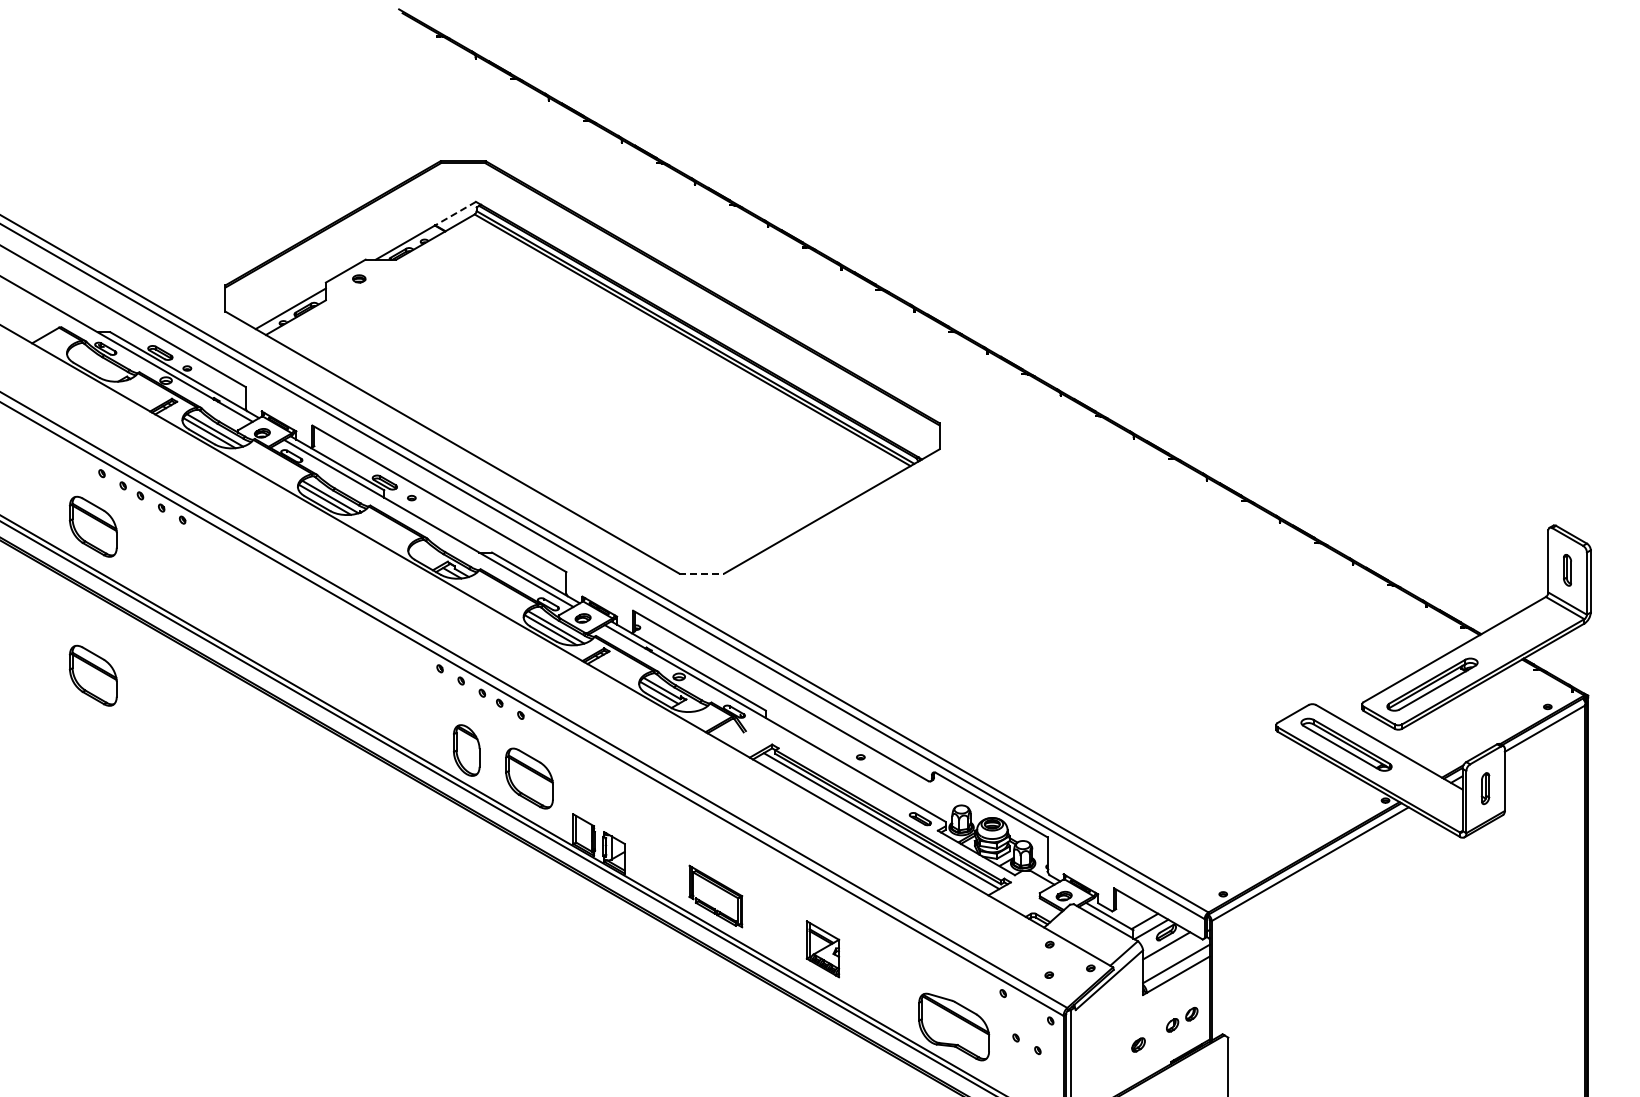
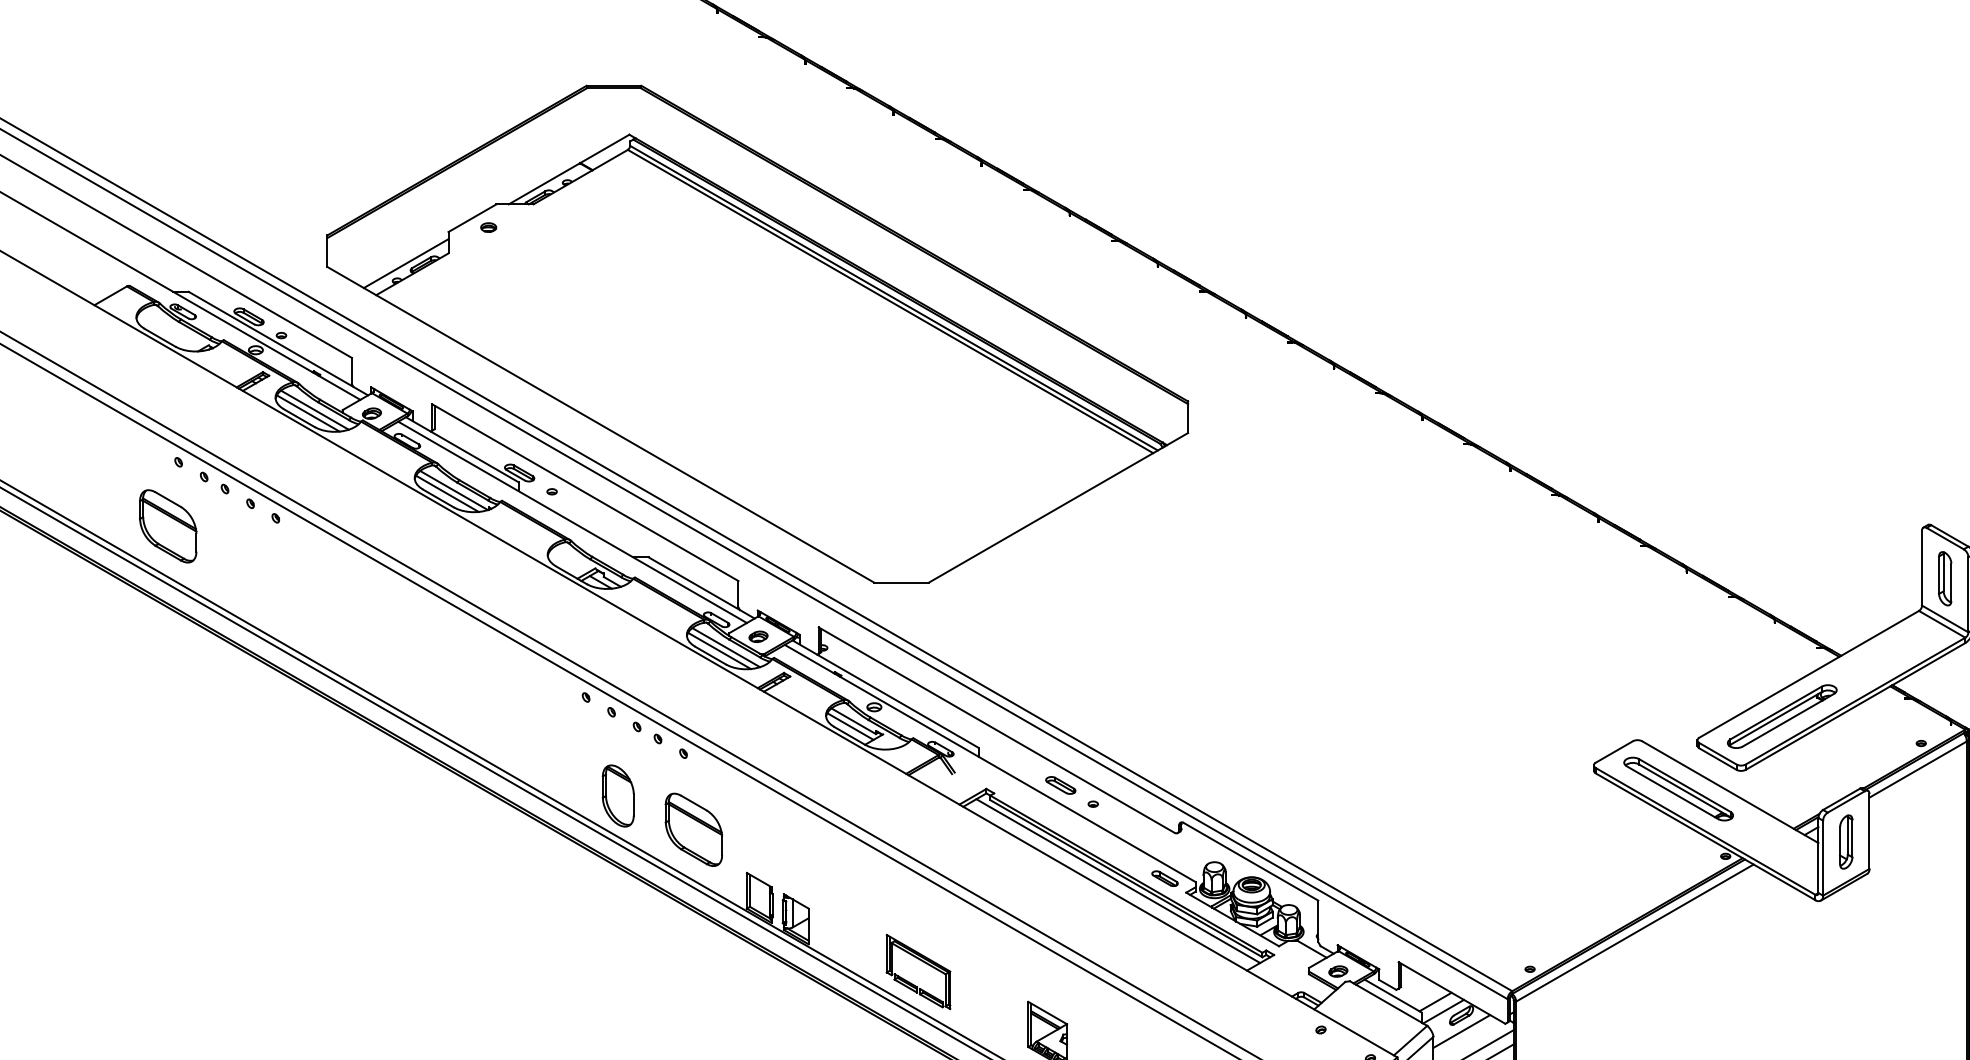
line: (455, 213) -> (604, 148), dashed -> solid
part: (1567, 570) -> (1945, 579), size x1.43
line: (701, 573) -> (901, 582), dashed -> solid
part: (92, 675) -> (167, 705), removed
part: (833, 741) -> (1060, 785), added
part: (1485, 788) -> (1846, 841), size x1.43

